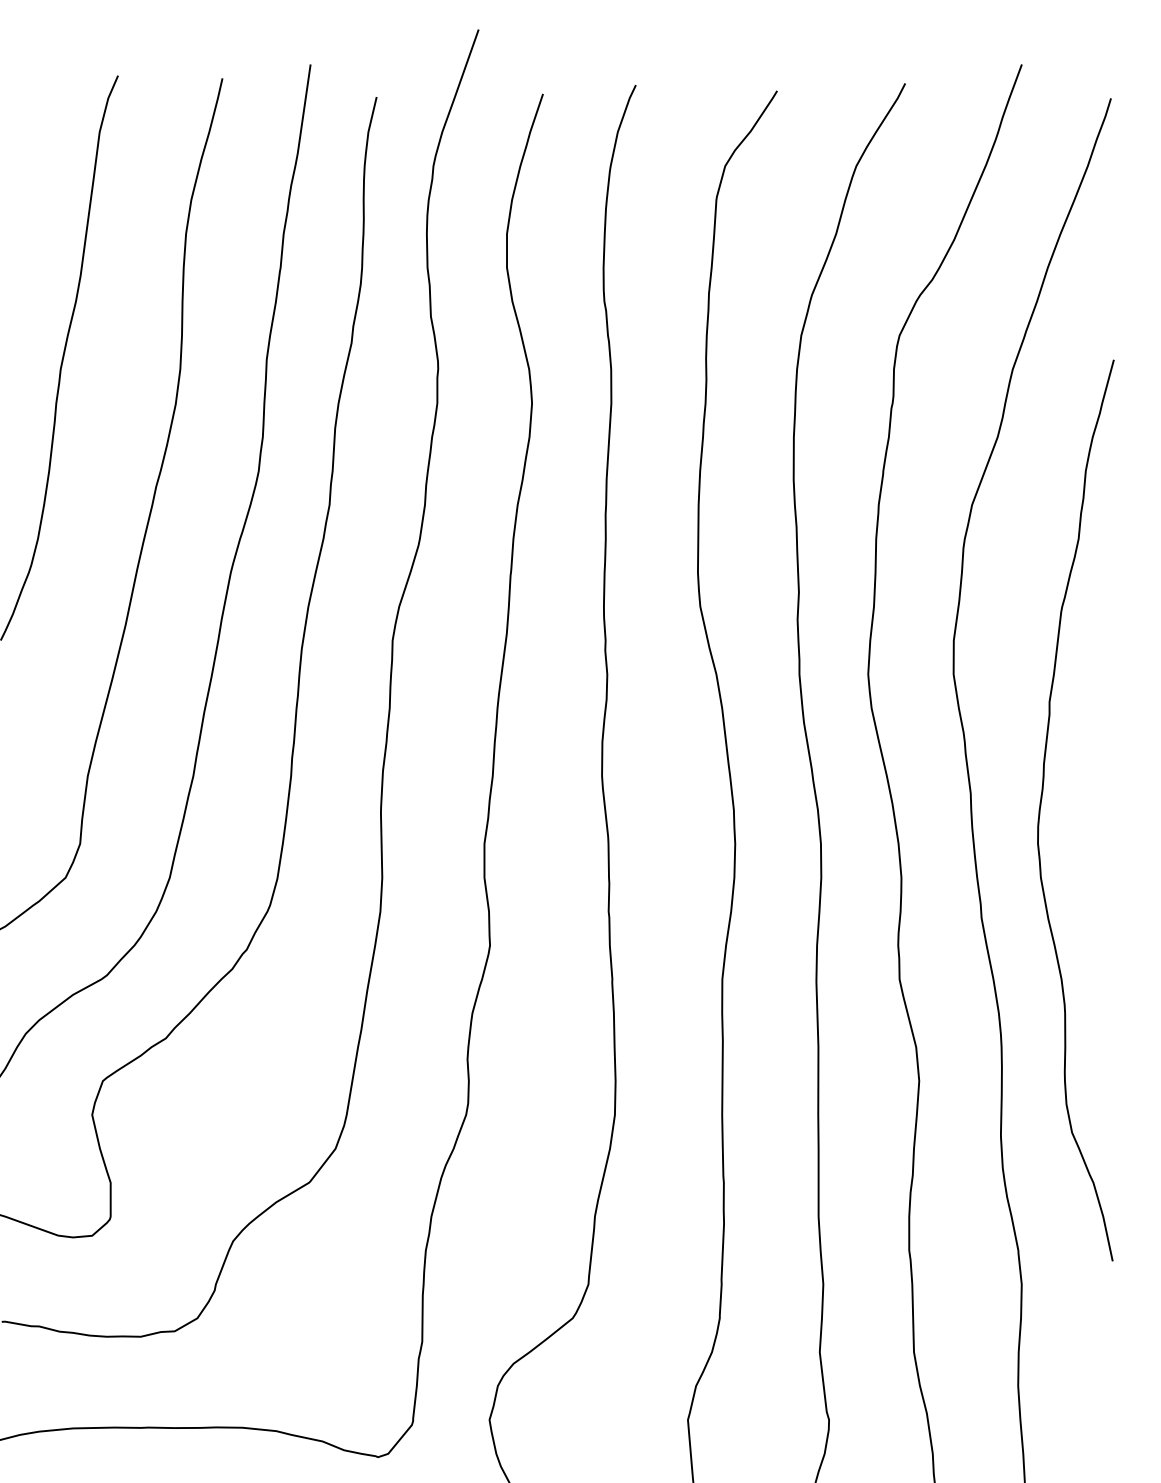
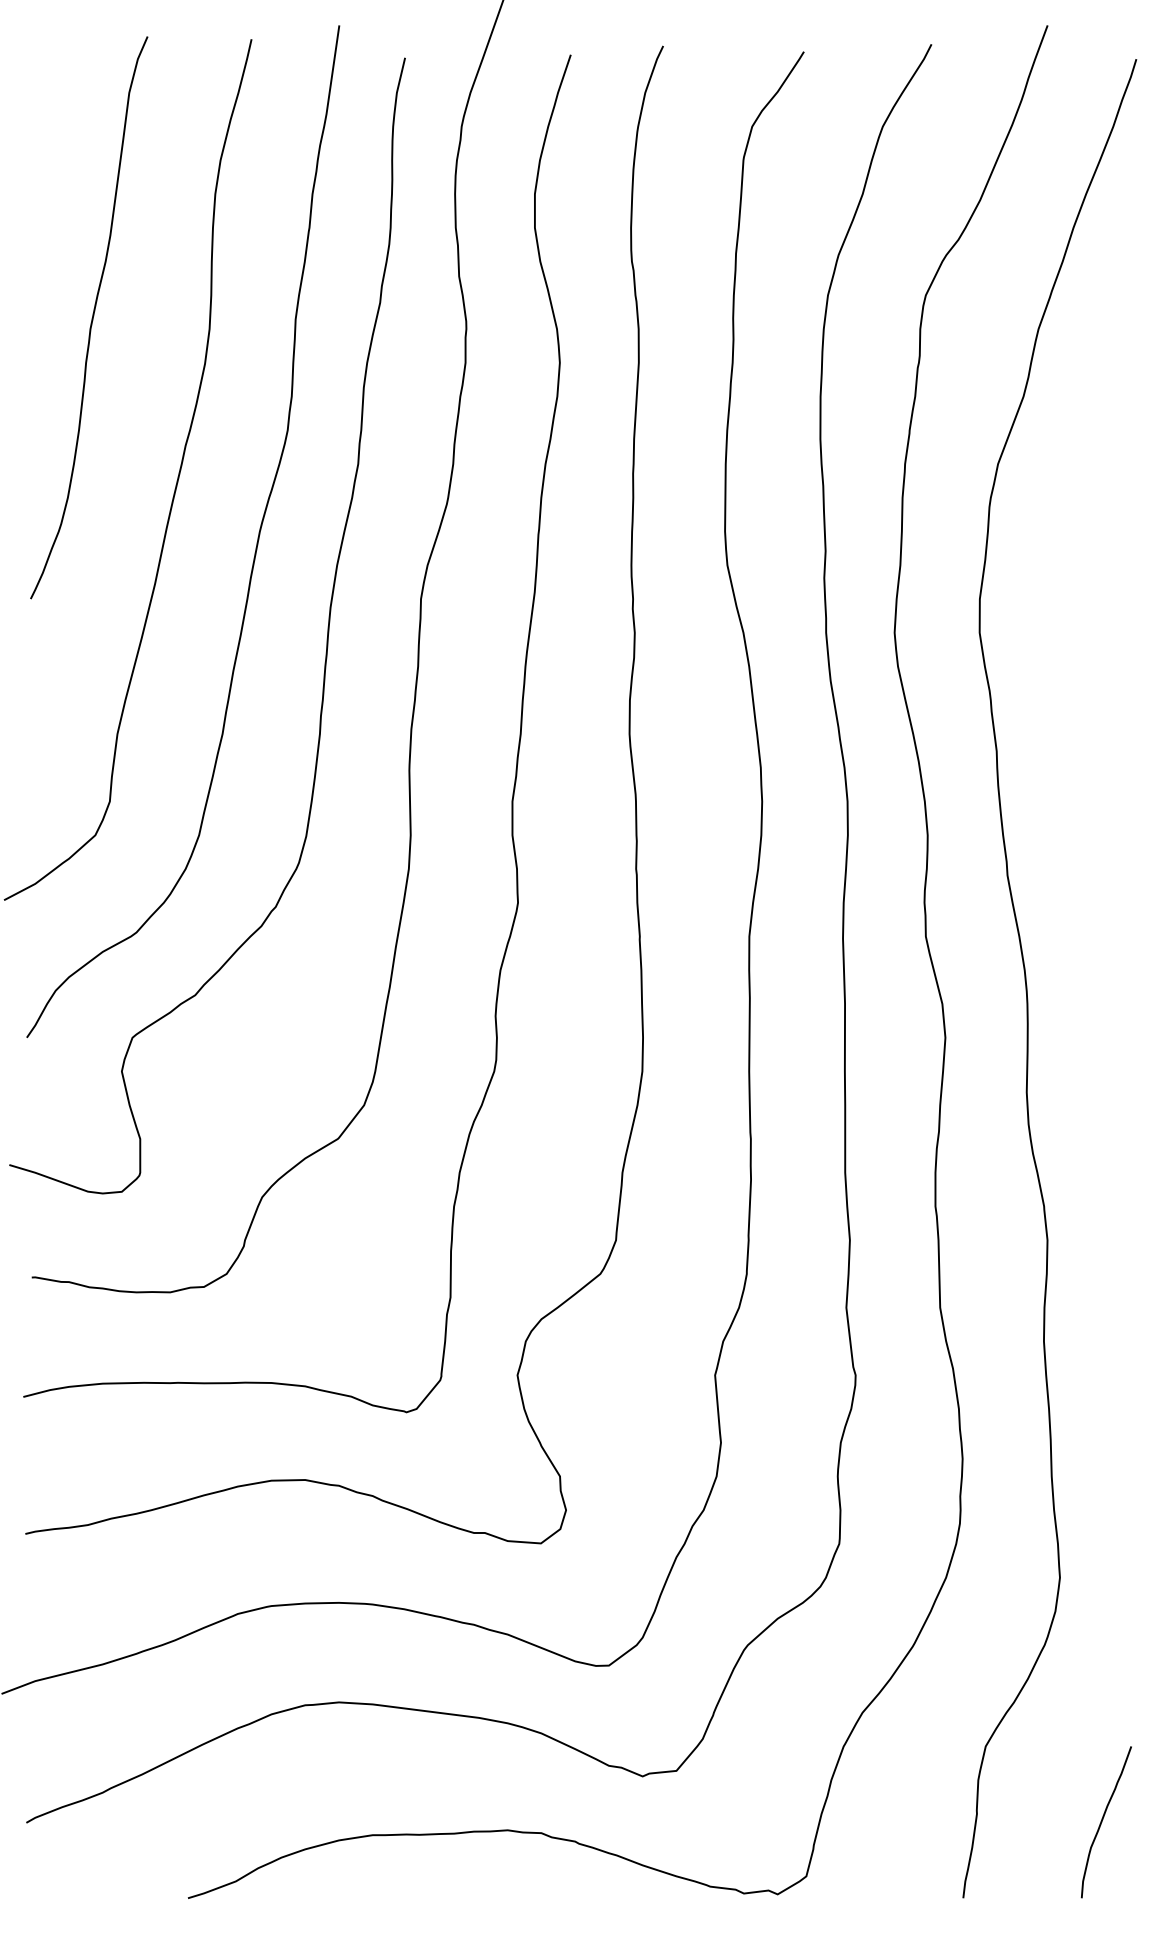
curve: (1041, 803) -> (1067, 761), removed

